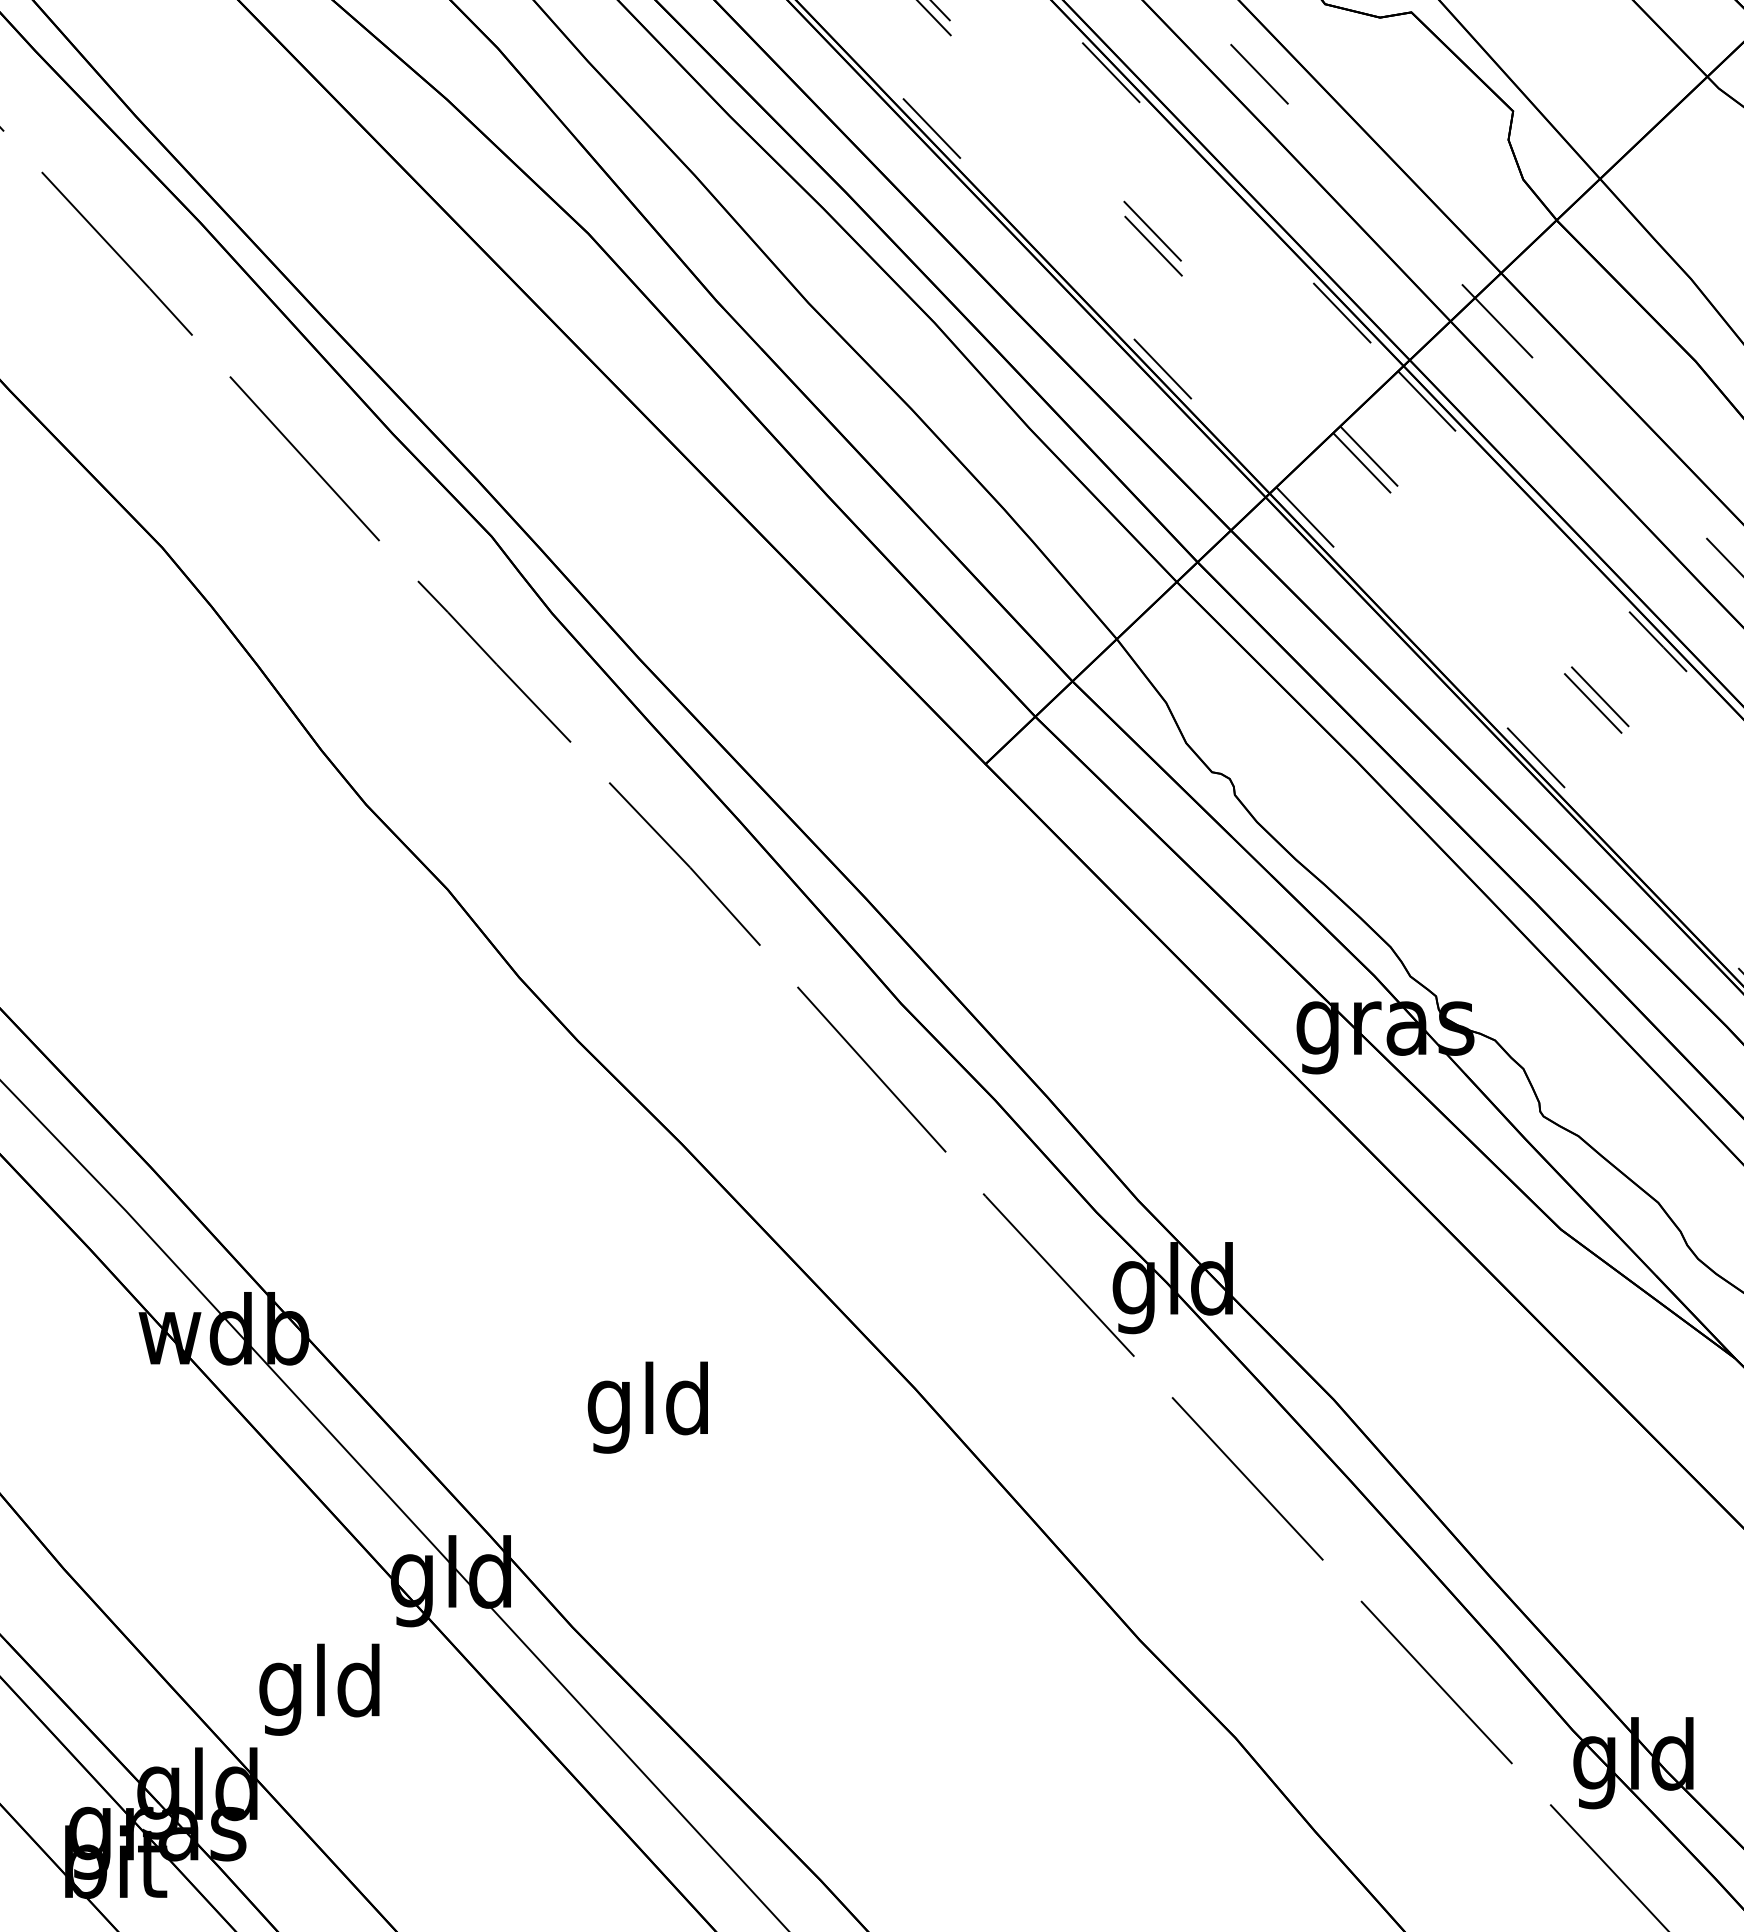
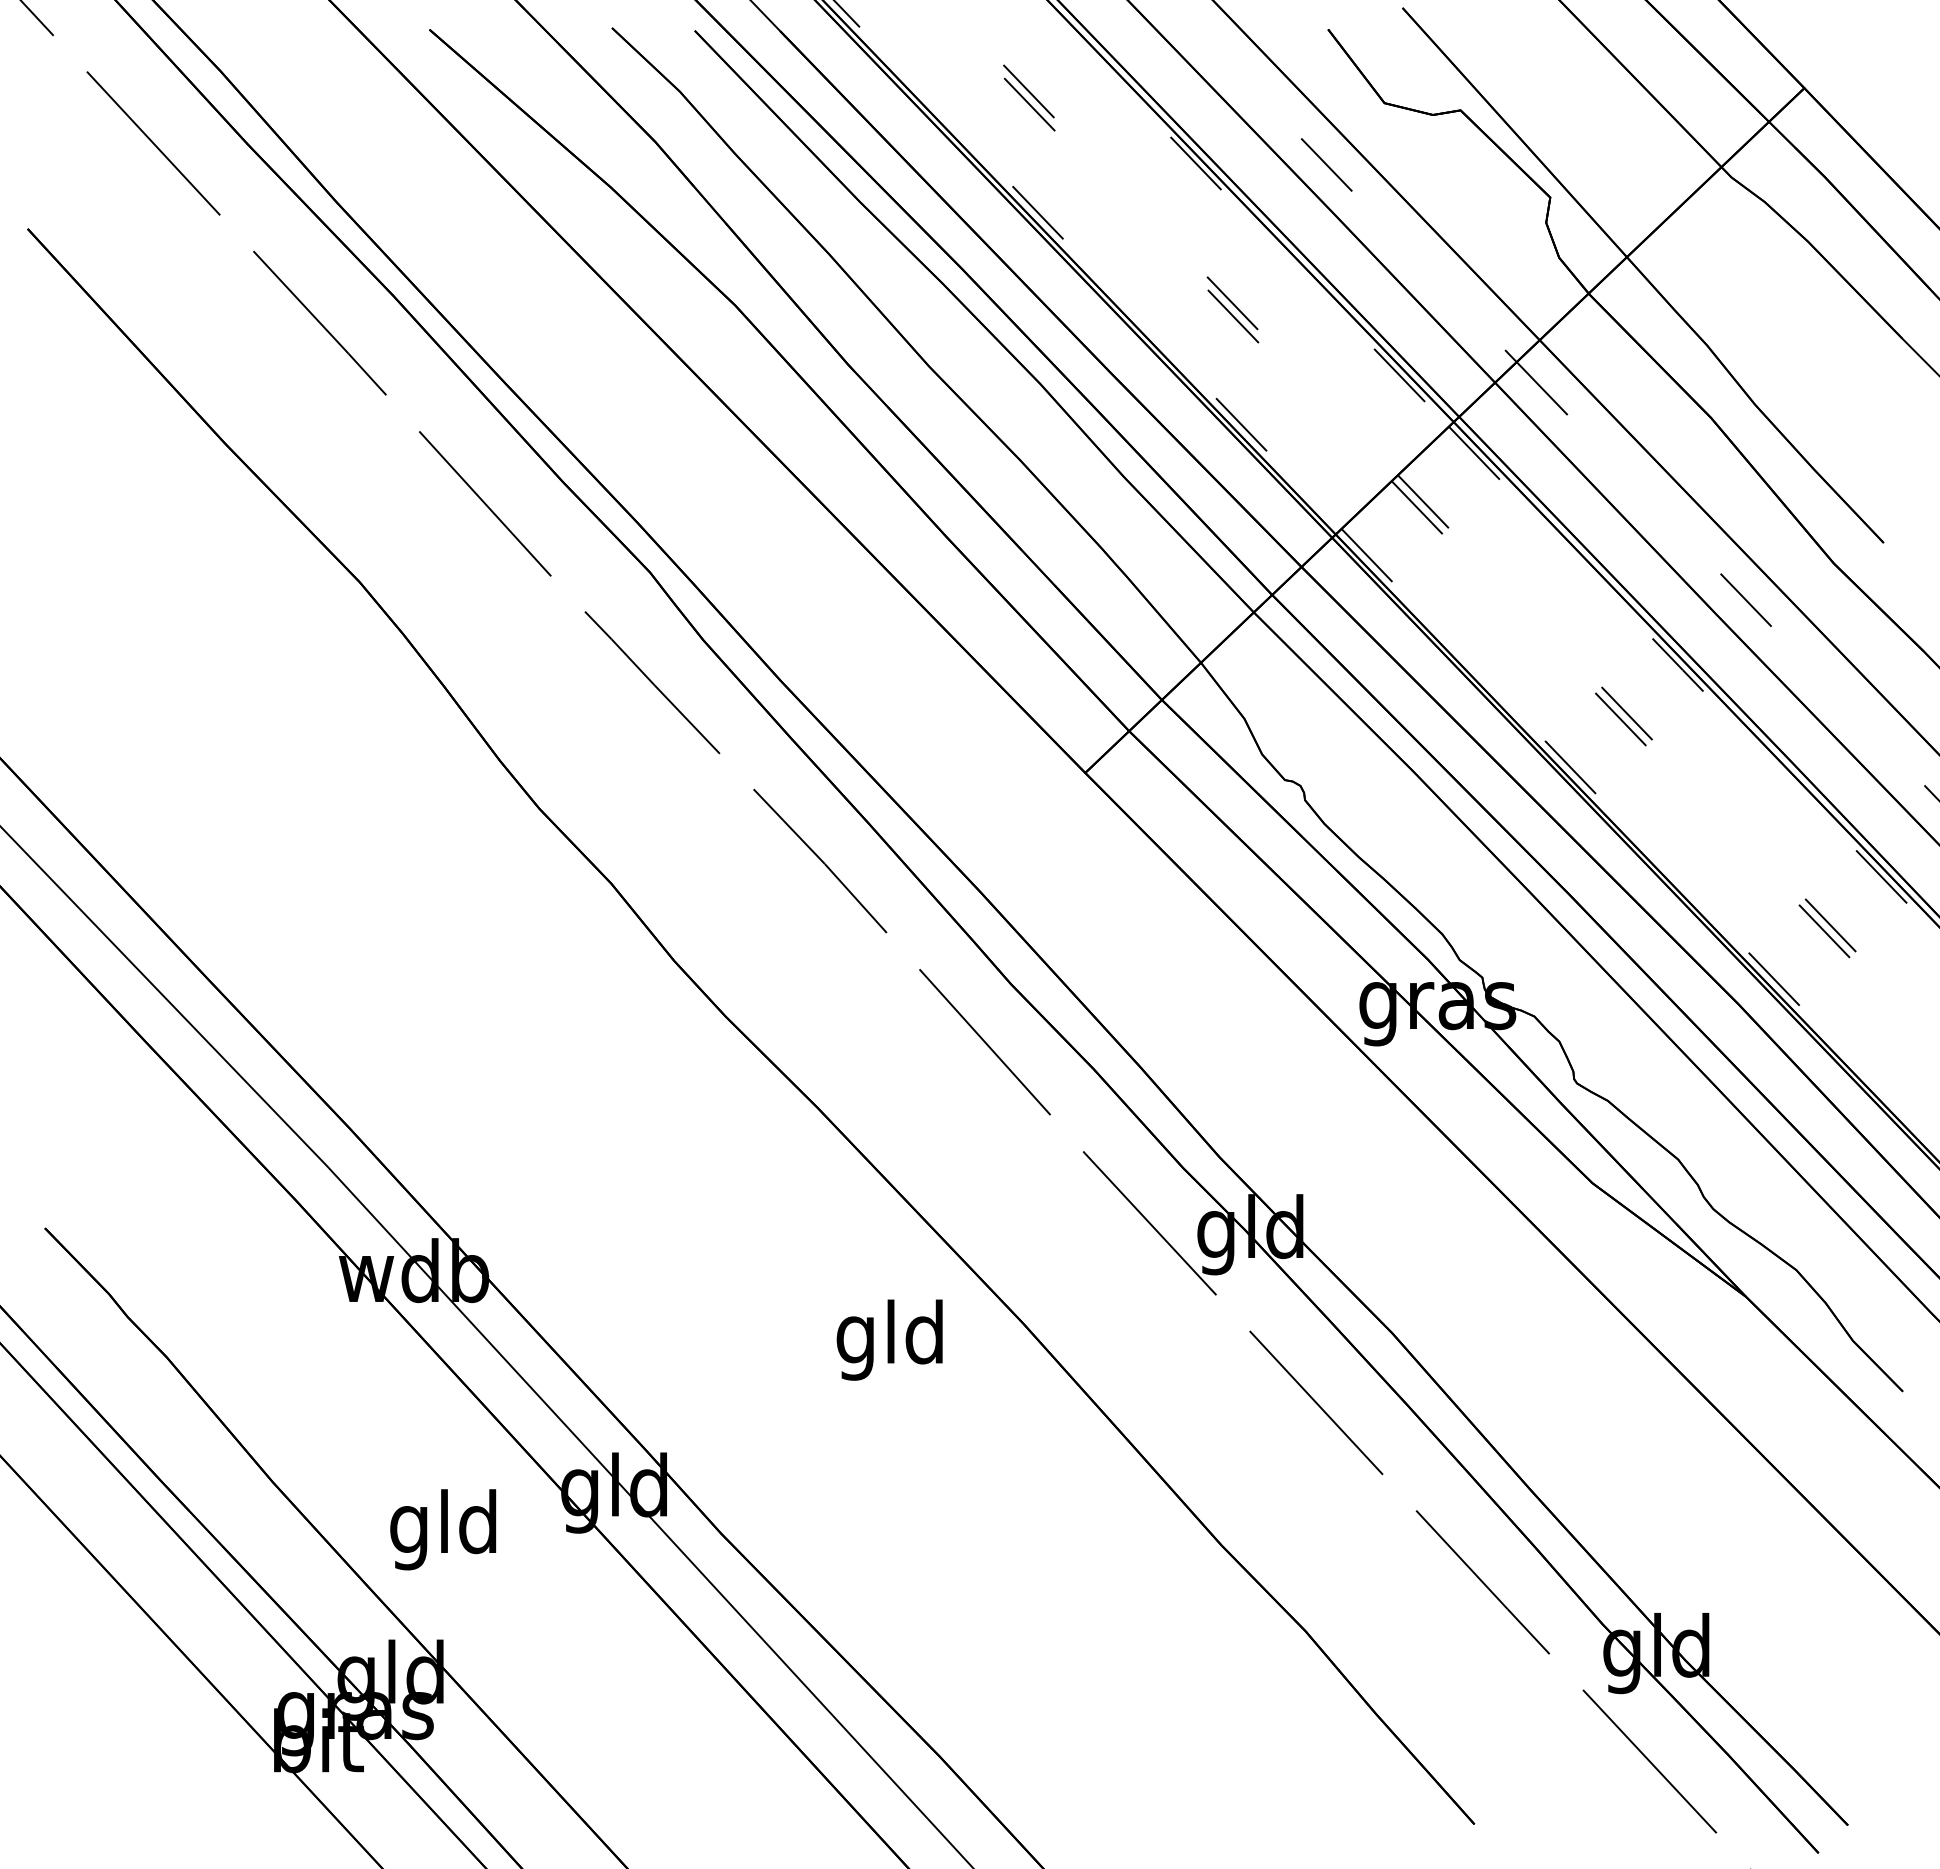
text: (647, 1406) -> (889, 1339), moved
text: (319, 1689) -> (443, 1529), moved

